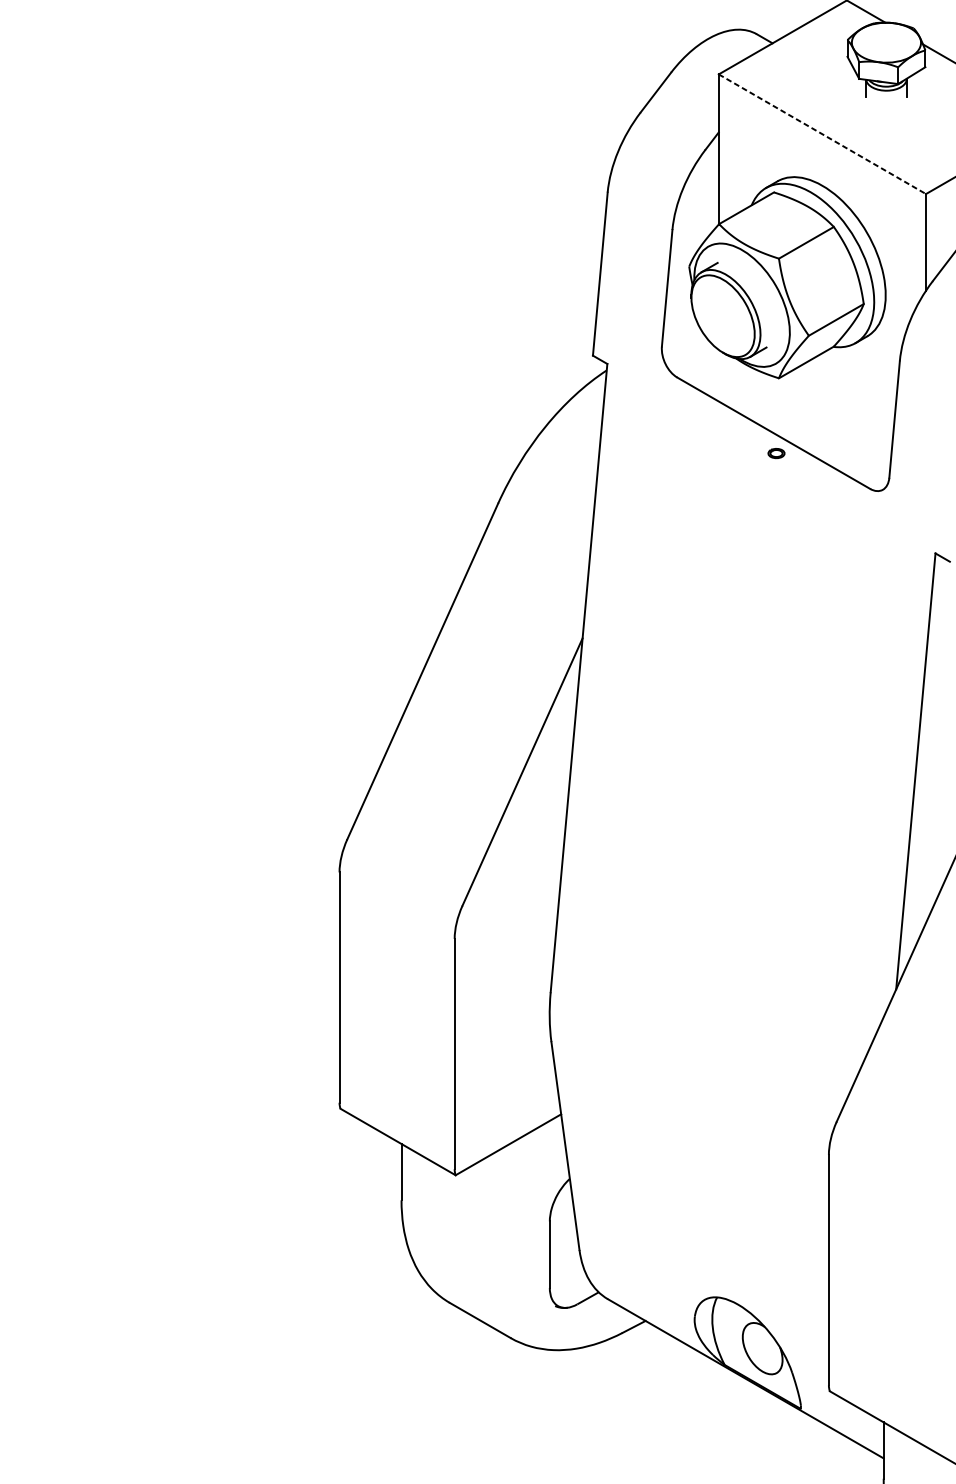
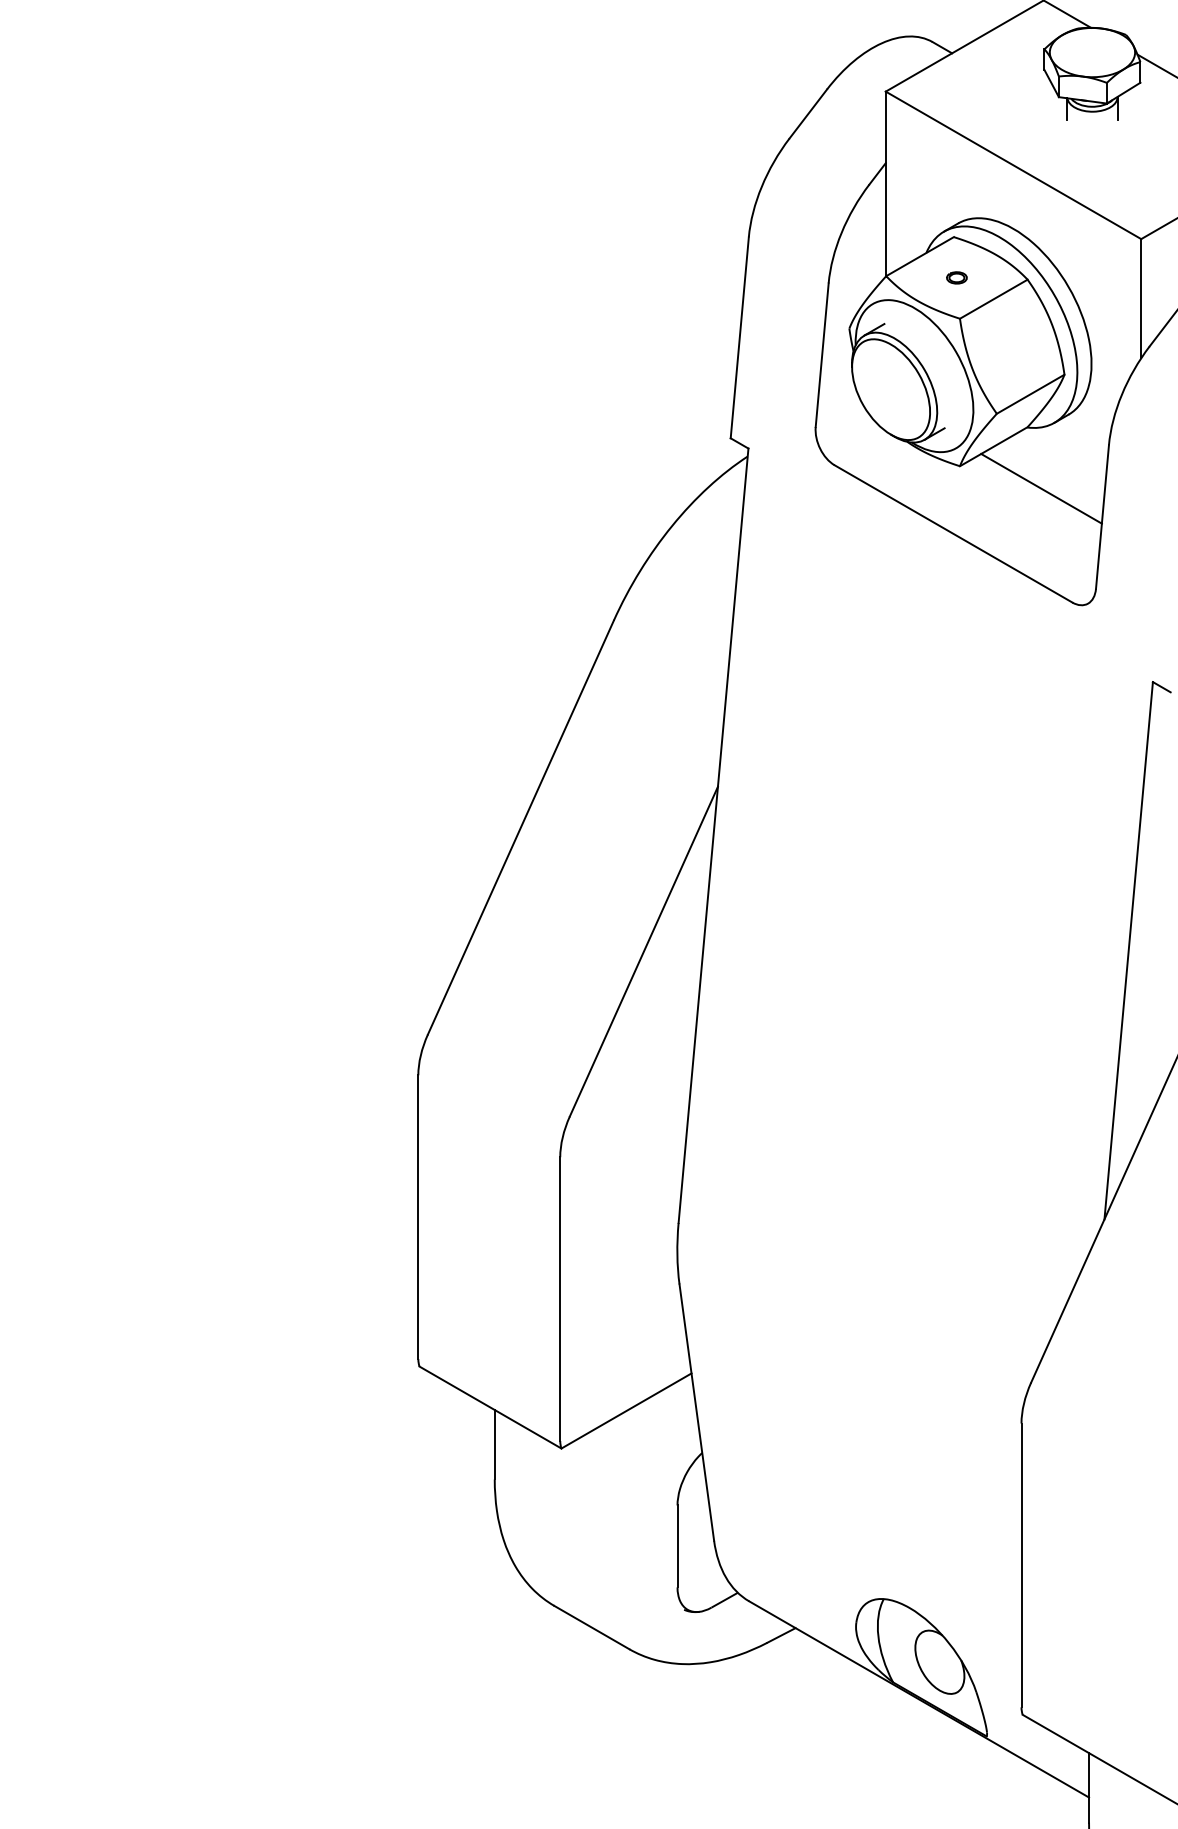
line: (822, 134) -> (1013, 165), dashed -> solid
line: (845, 396) -> (1041, 488), added
part: (776, 453) -> (956, 277), moved

